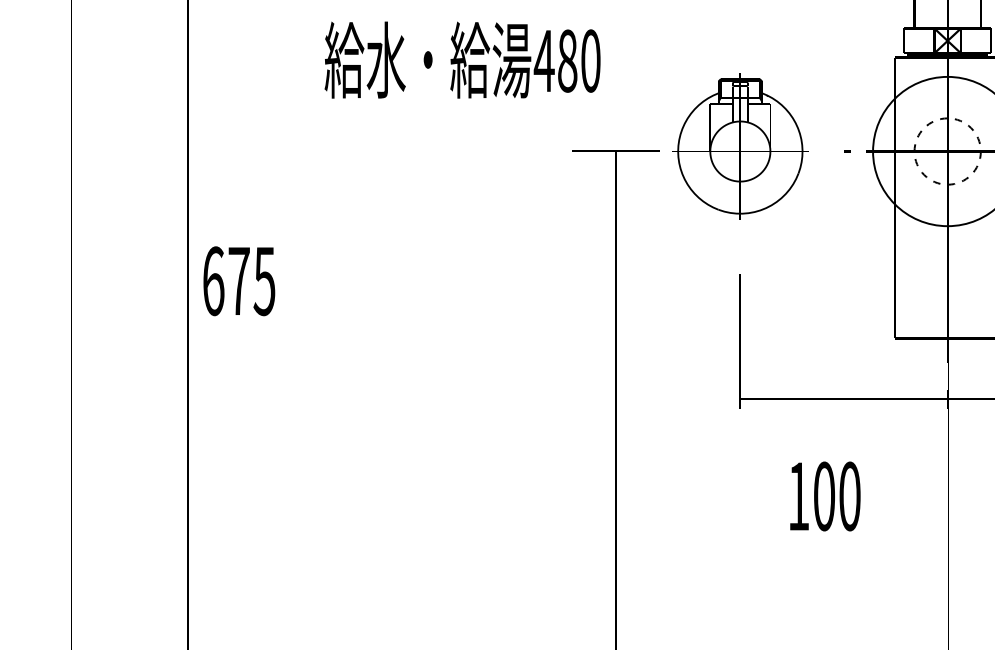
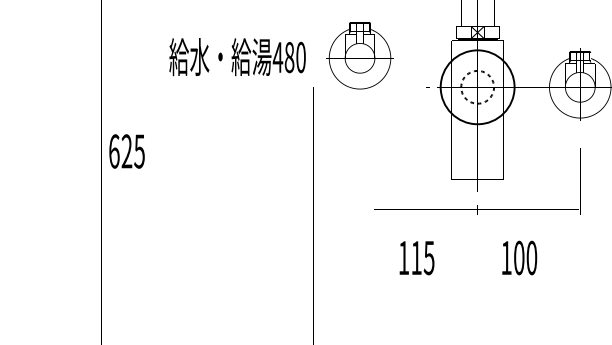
text: (462, 60) -> (237, 57), moved
part: (739, 145) -> (359, 55), moved
text: (238, 281) -> (126, 151), 675 -> 625
text: (836, 495) -> (422, 257), 100 -> 115

